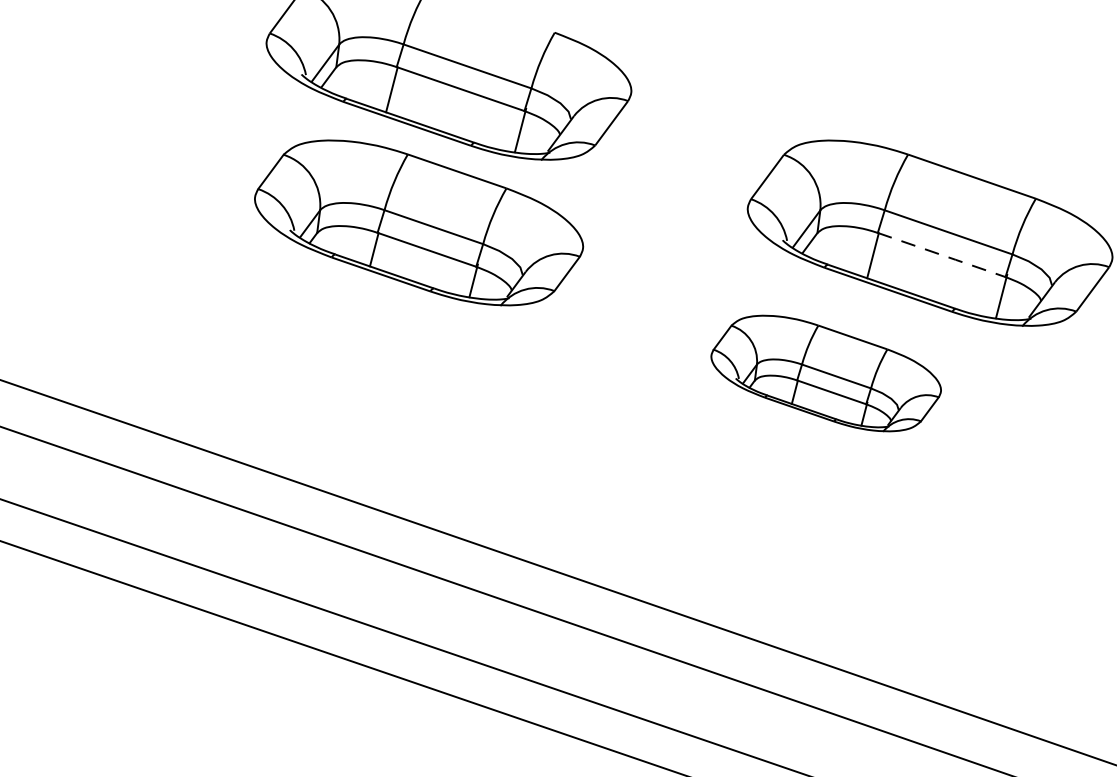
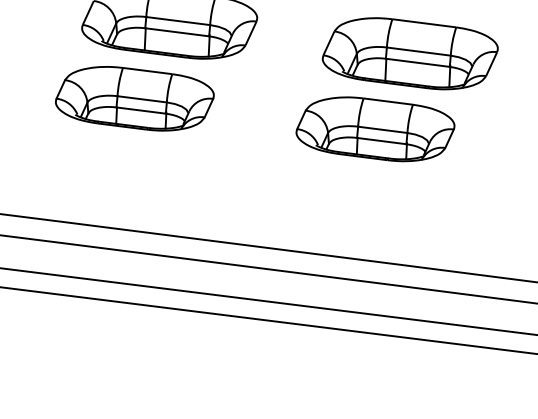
part: (418, 222) -> (134, 98), moved
line: (943, 254) -> (418, 62), dashed -> solid
part: (826, 373) -> (375, 129), size x1.43

